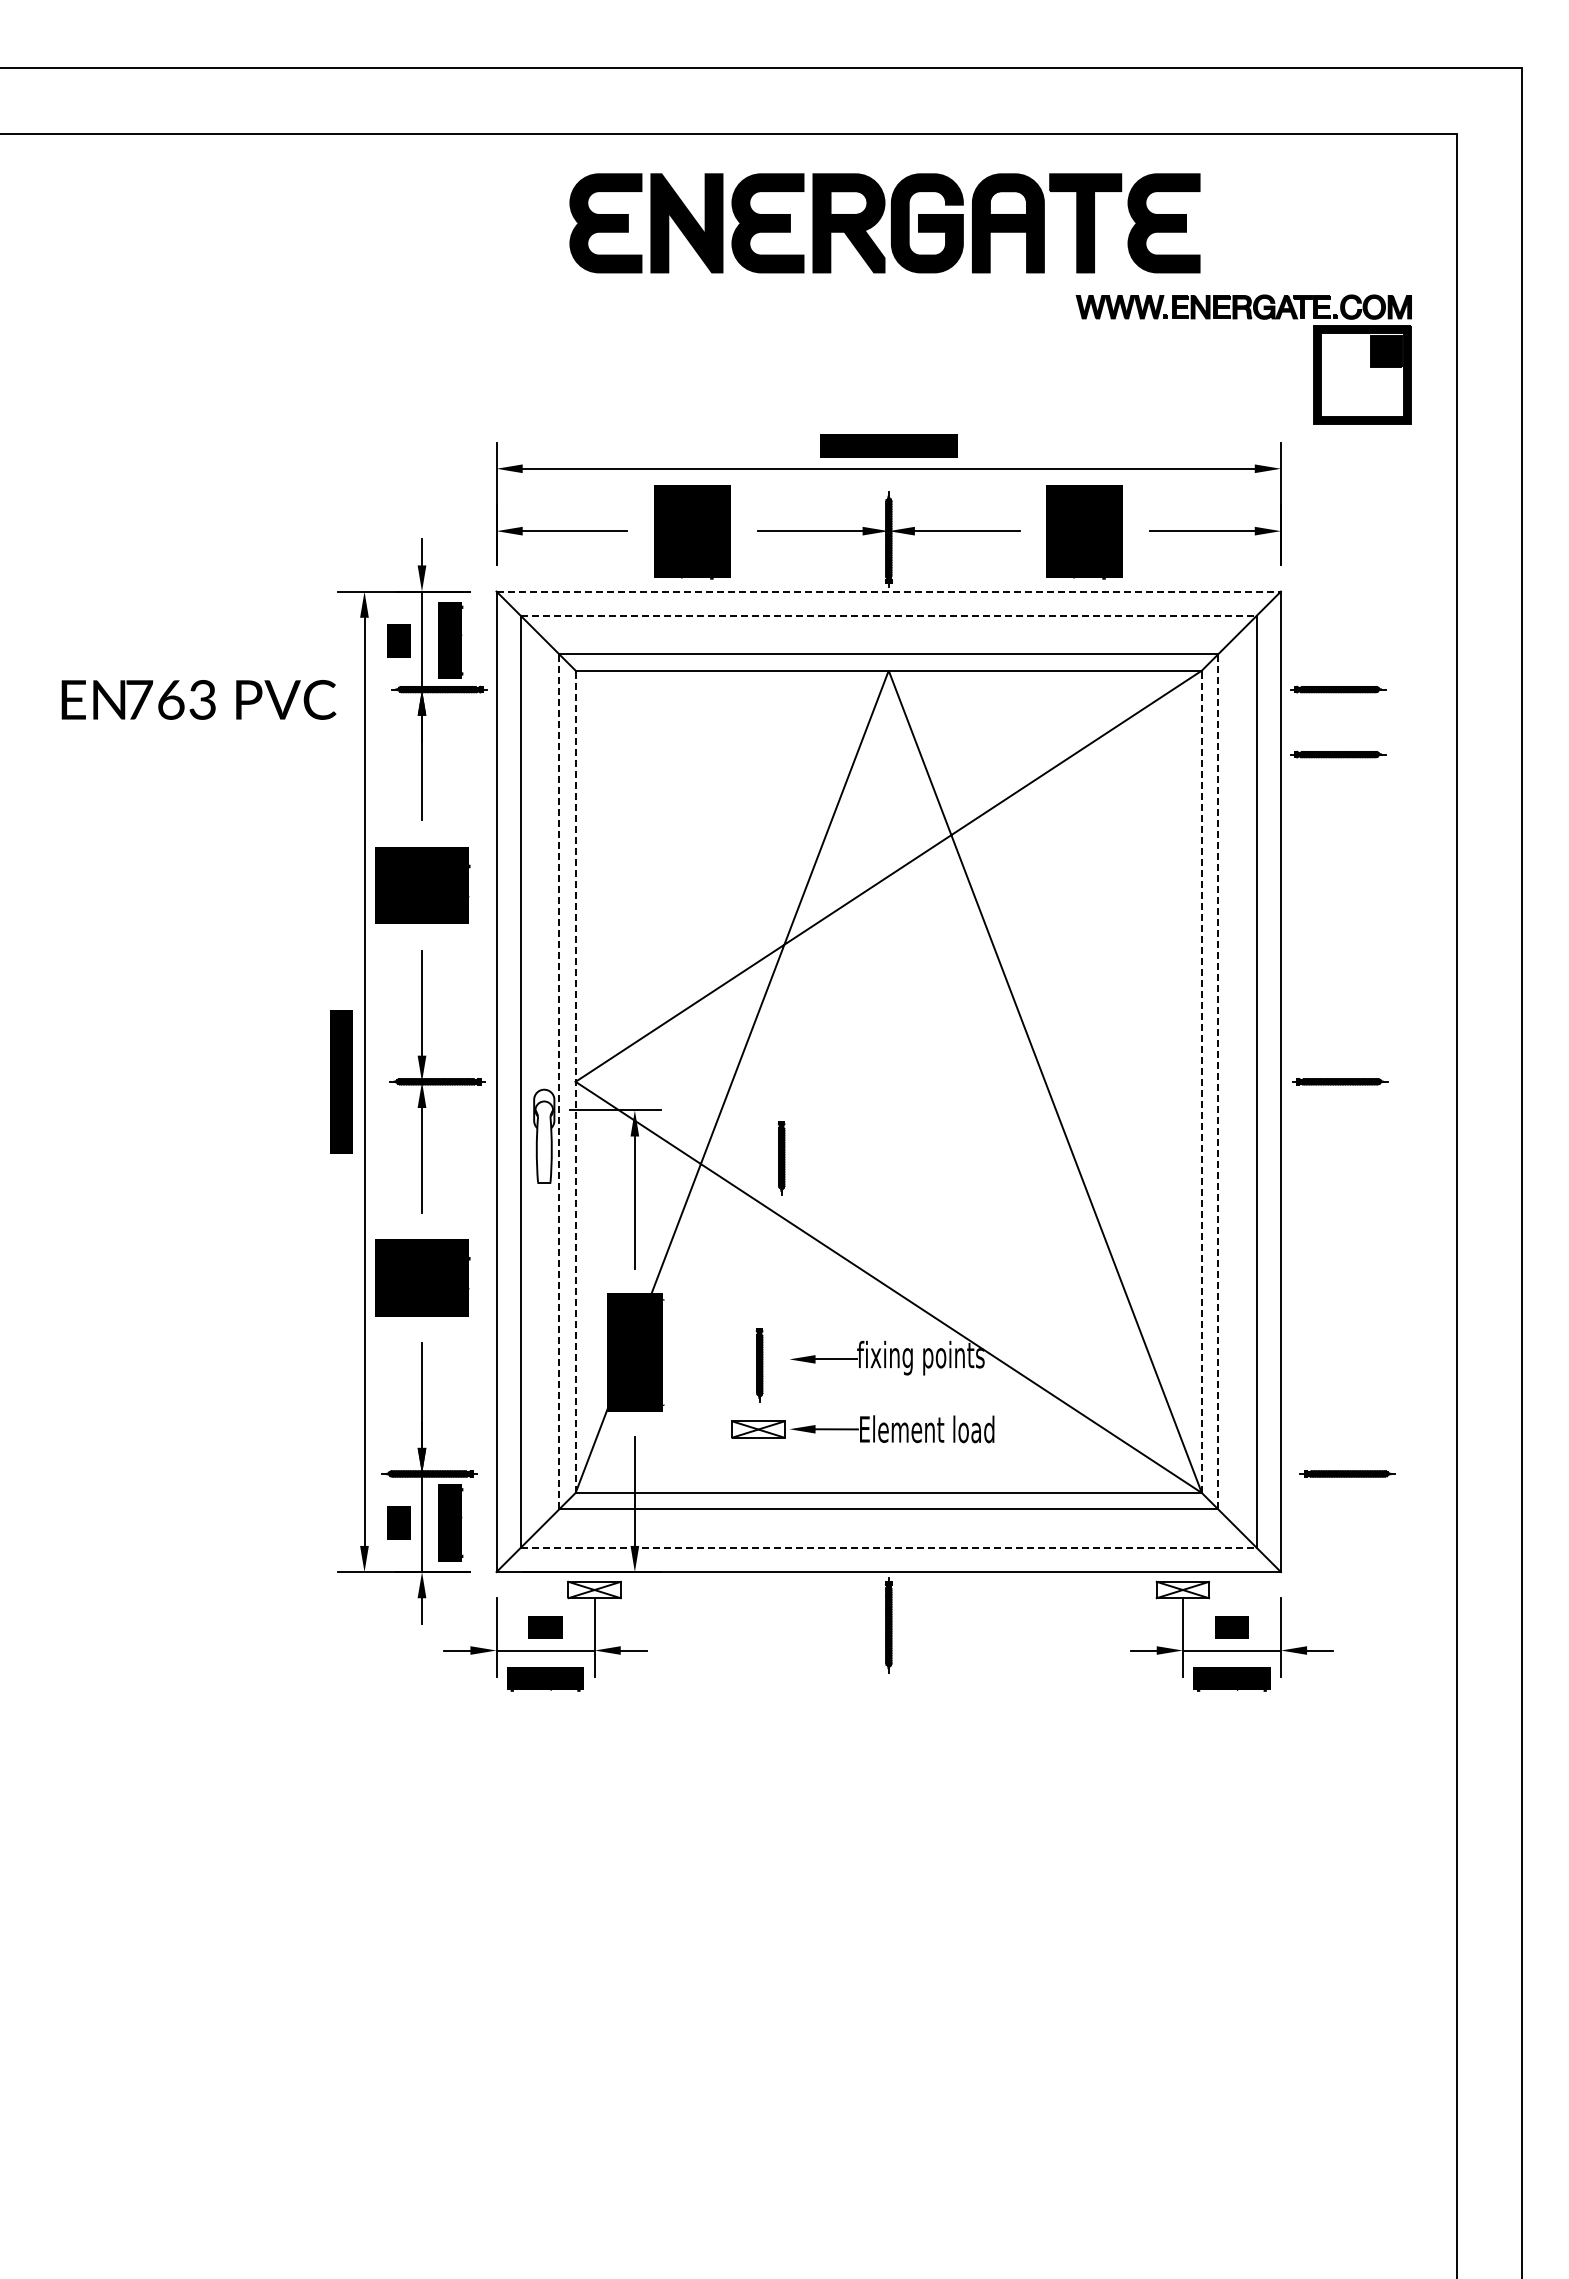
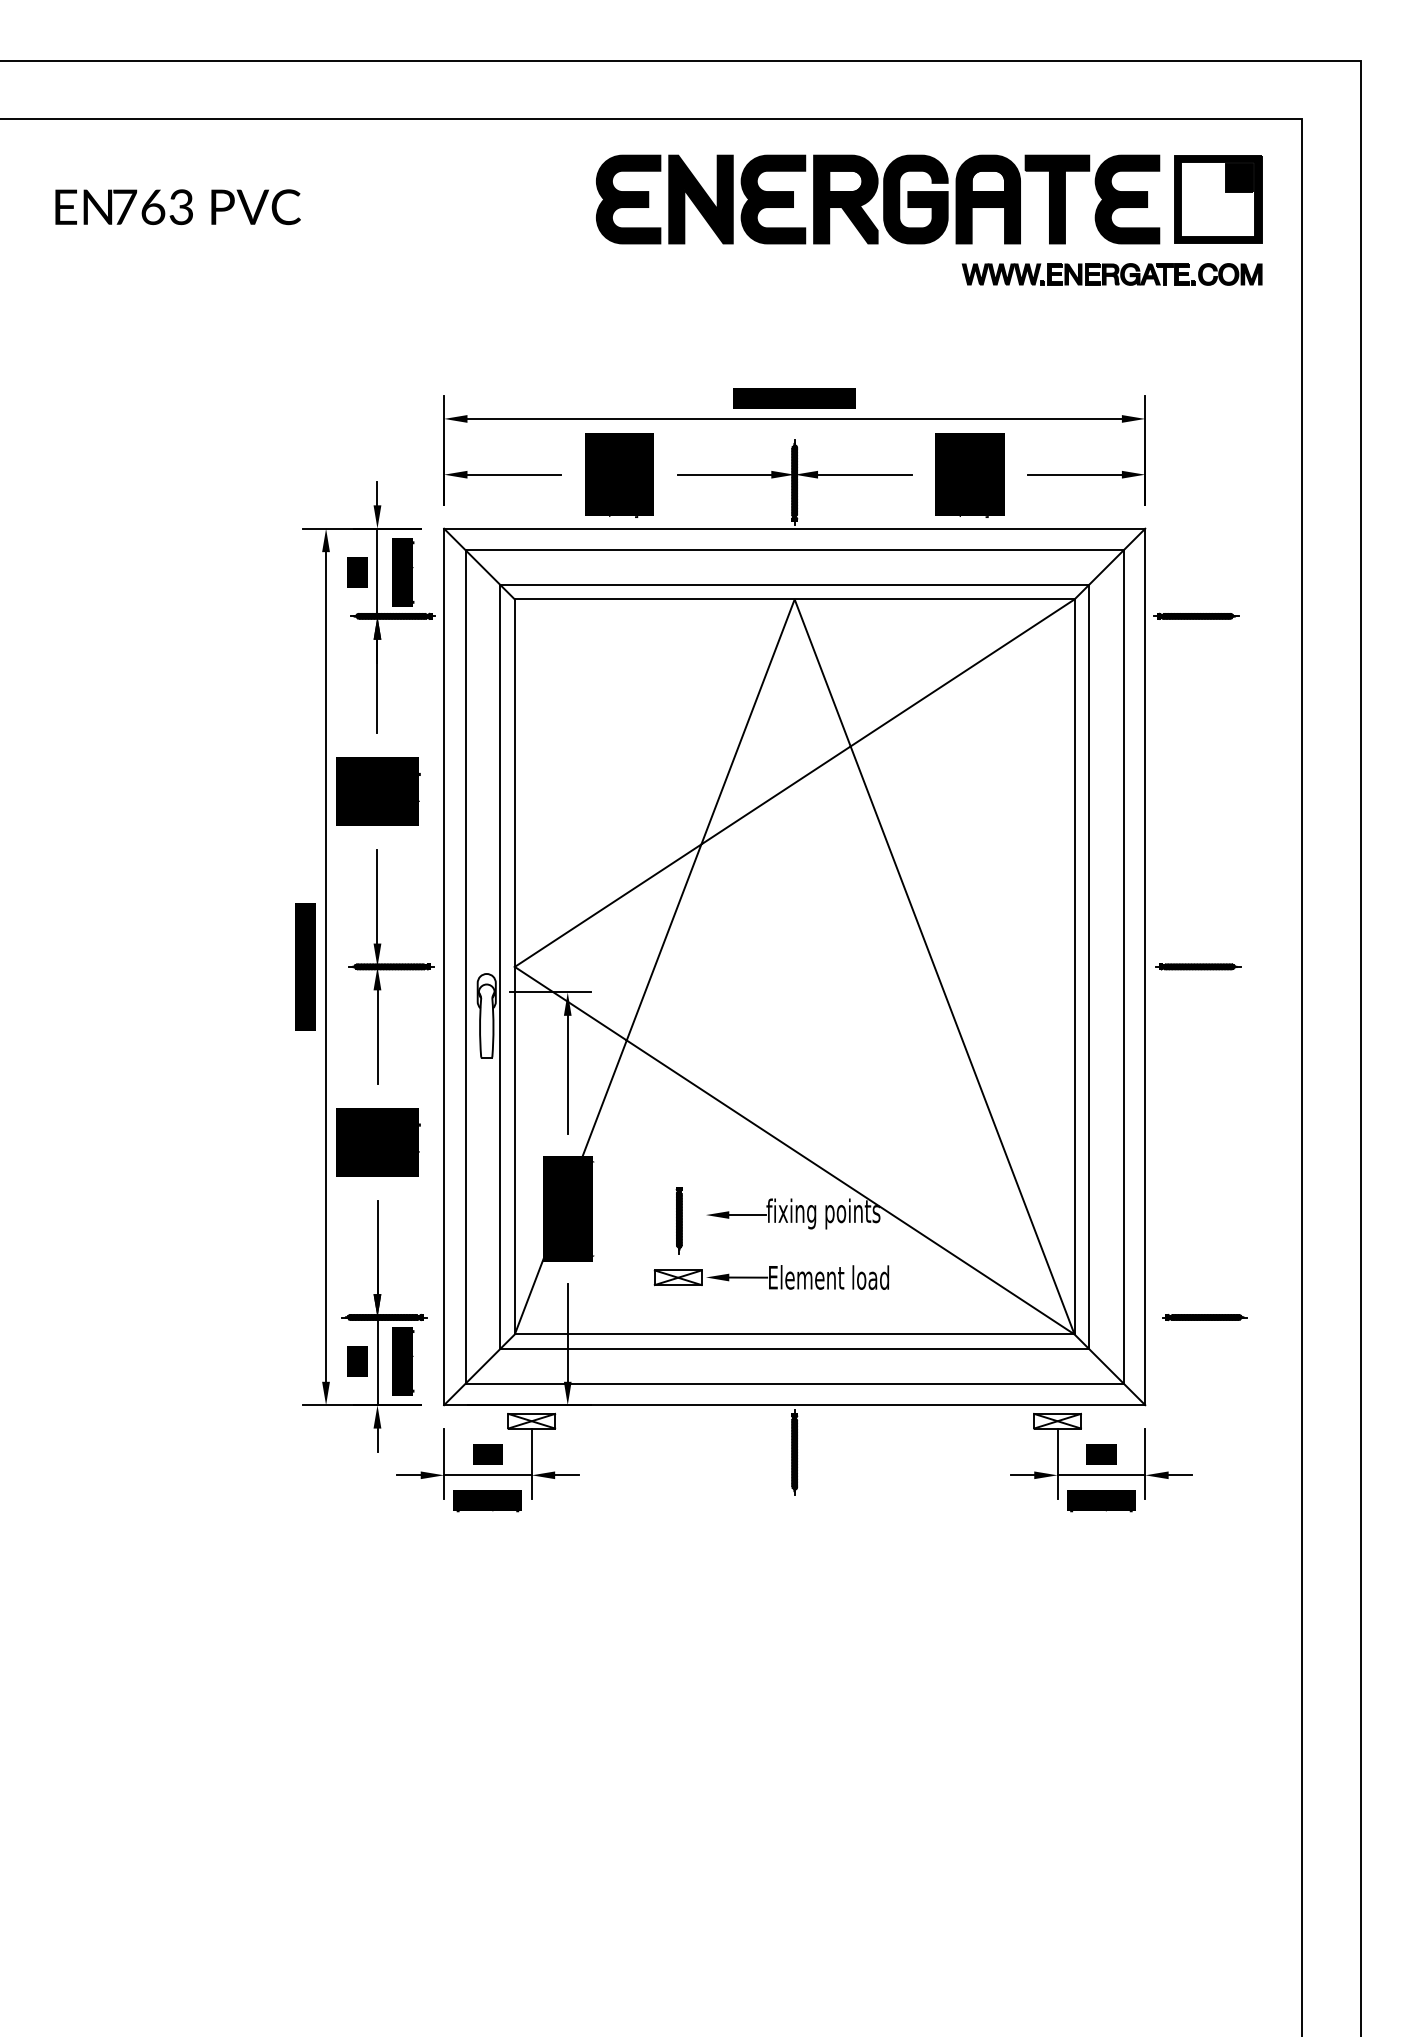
part: (884, 223) -> (877, 199), moved
part: (1362, 374) -> (1218, 198), moved
line: (889, 591) -> (795, 528), dashed -> solid
line: (888, 615) -> (794, 550), dashed -> solid
text: (198, 699) -> (177, 206), moved
part: (1338, 754) -> (1196, 674), removed
line: (559, 1081) -> (500, 966), dashed -> solid
line: (575, 1081) -> (514, 966), dashed -> solid
line: (1201, 1081) -> (1074, 966), dashed -> solid
line: (1218, 1081) -> (1089, 966), dashed -> solid
part: (781, 1158) -> (698, 1035), removed
line: (888, 1547) -> (794, 1383), dashed -> solid

